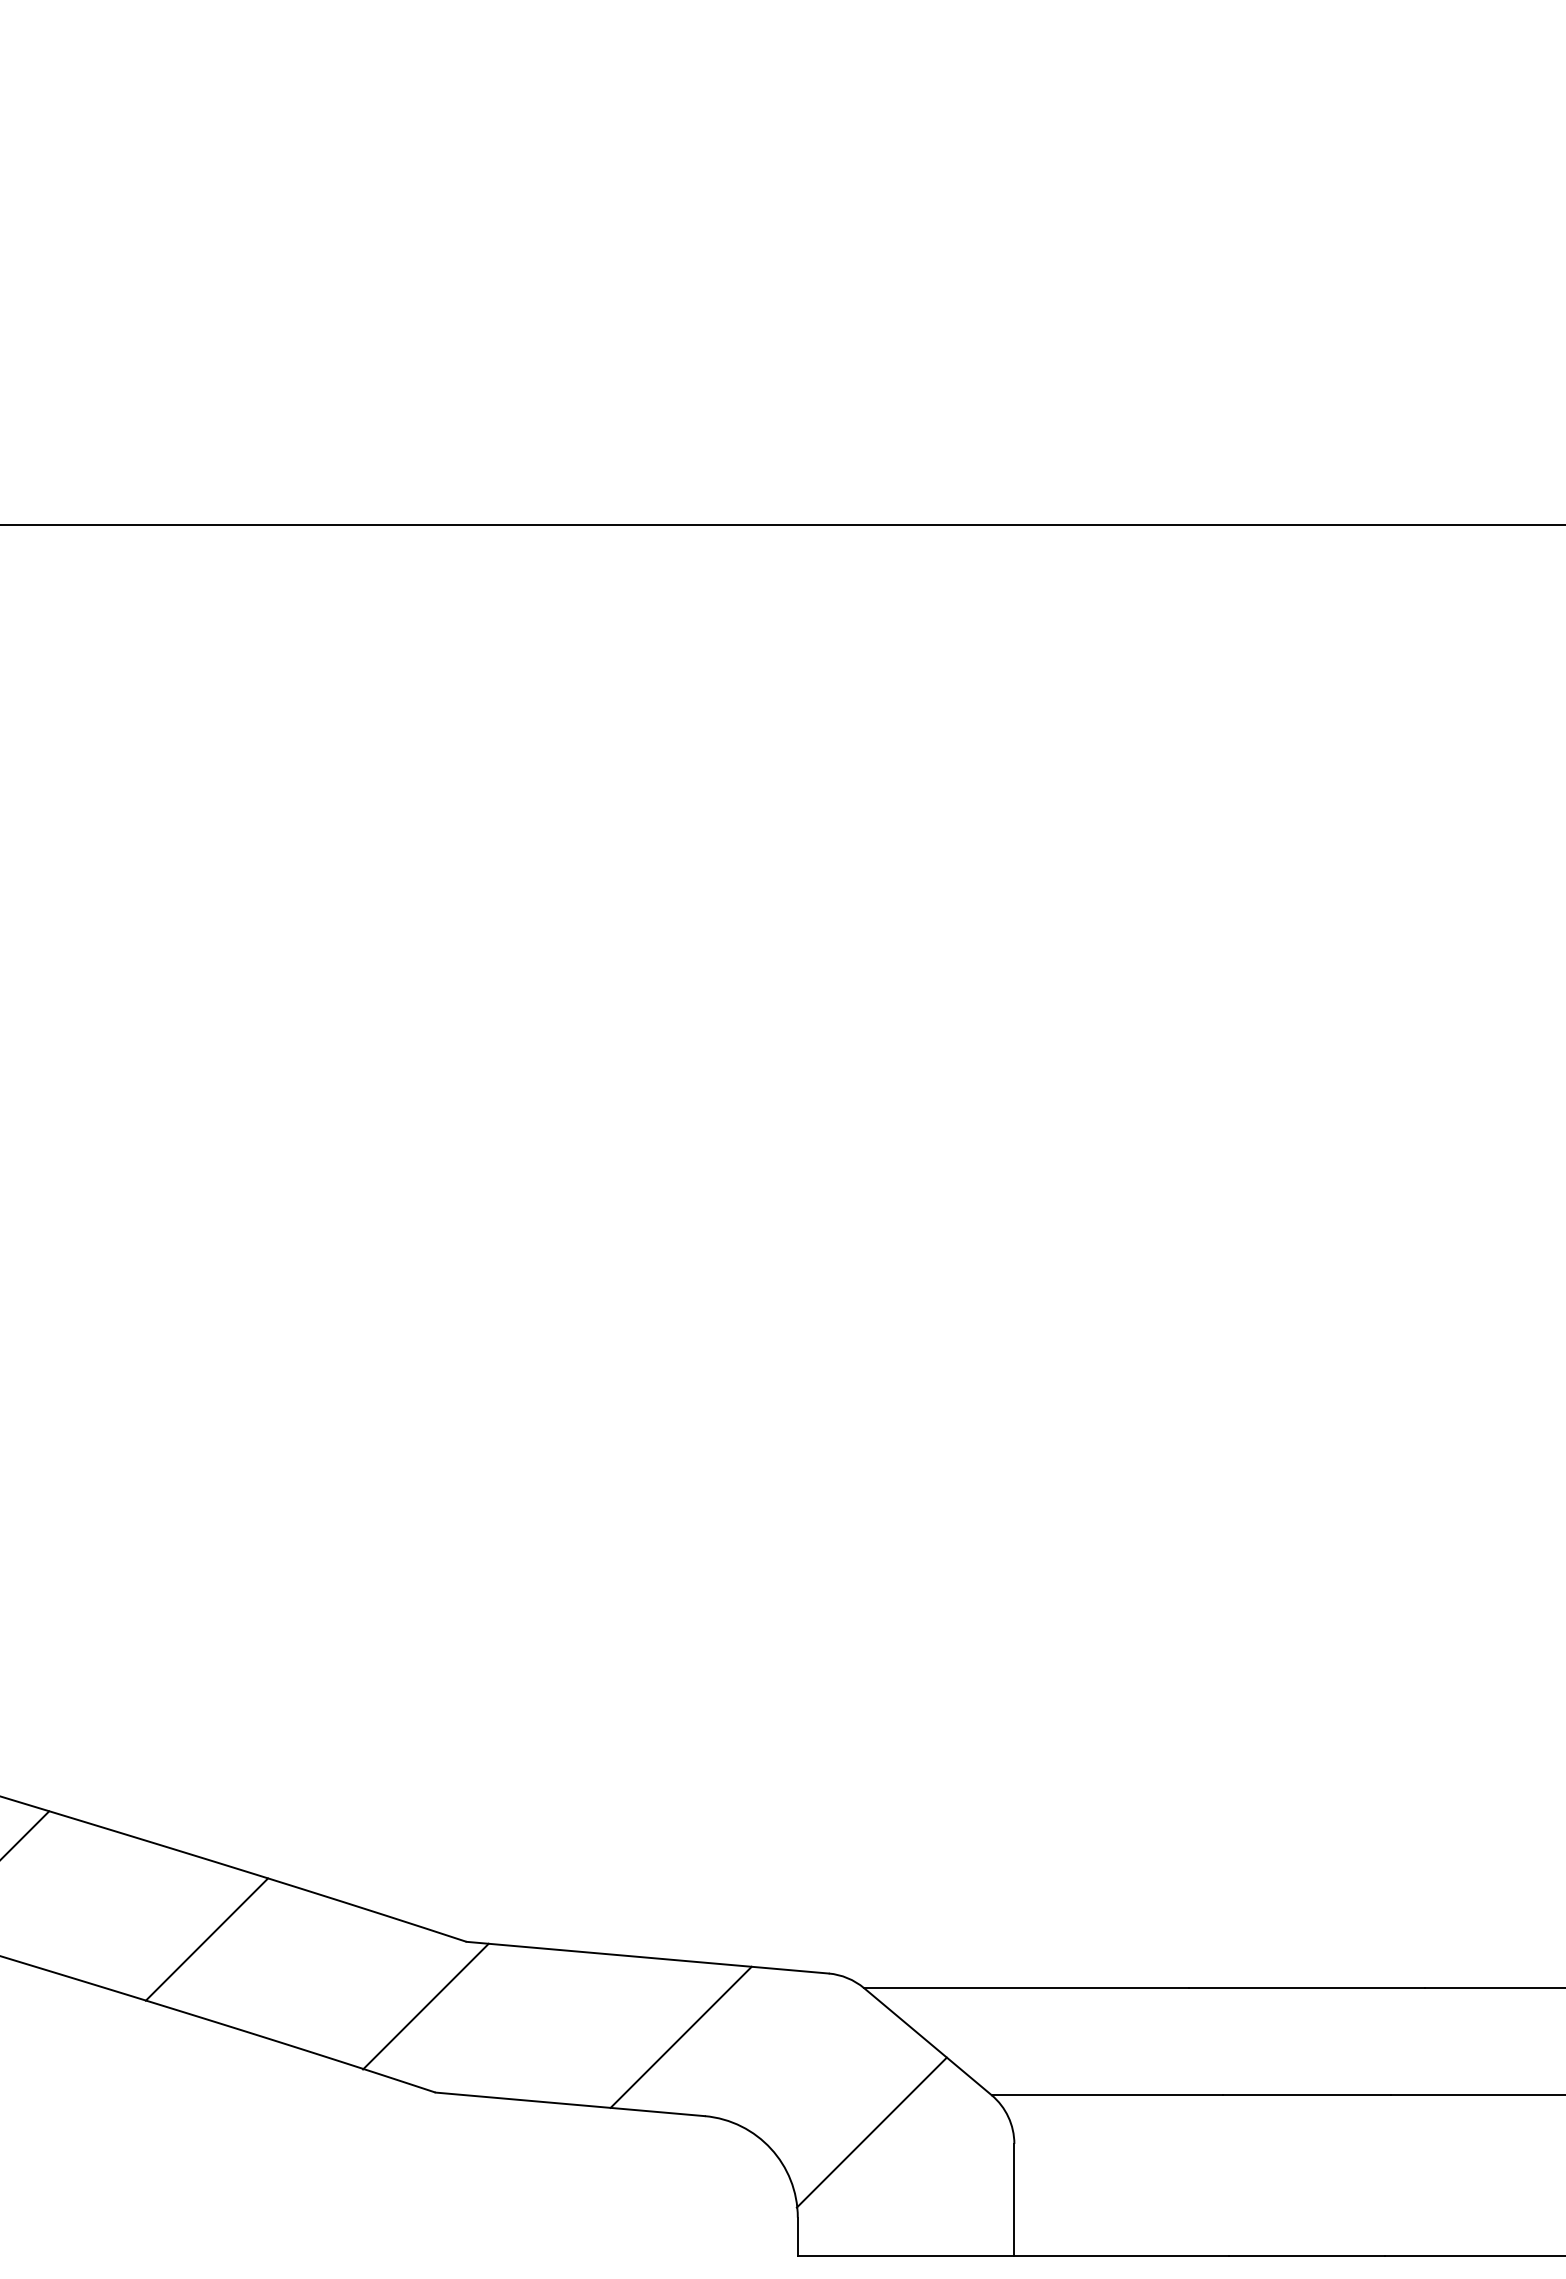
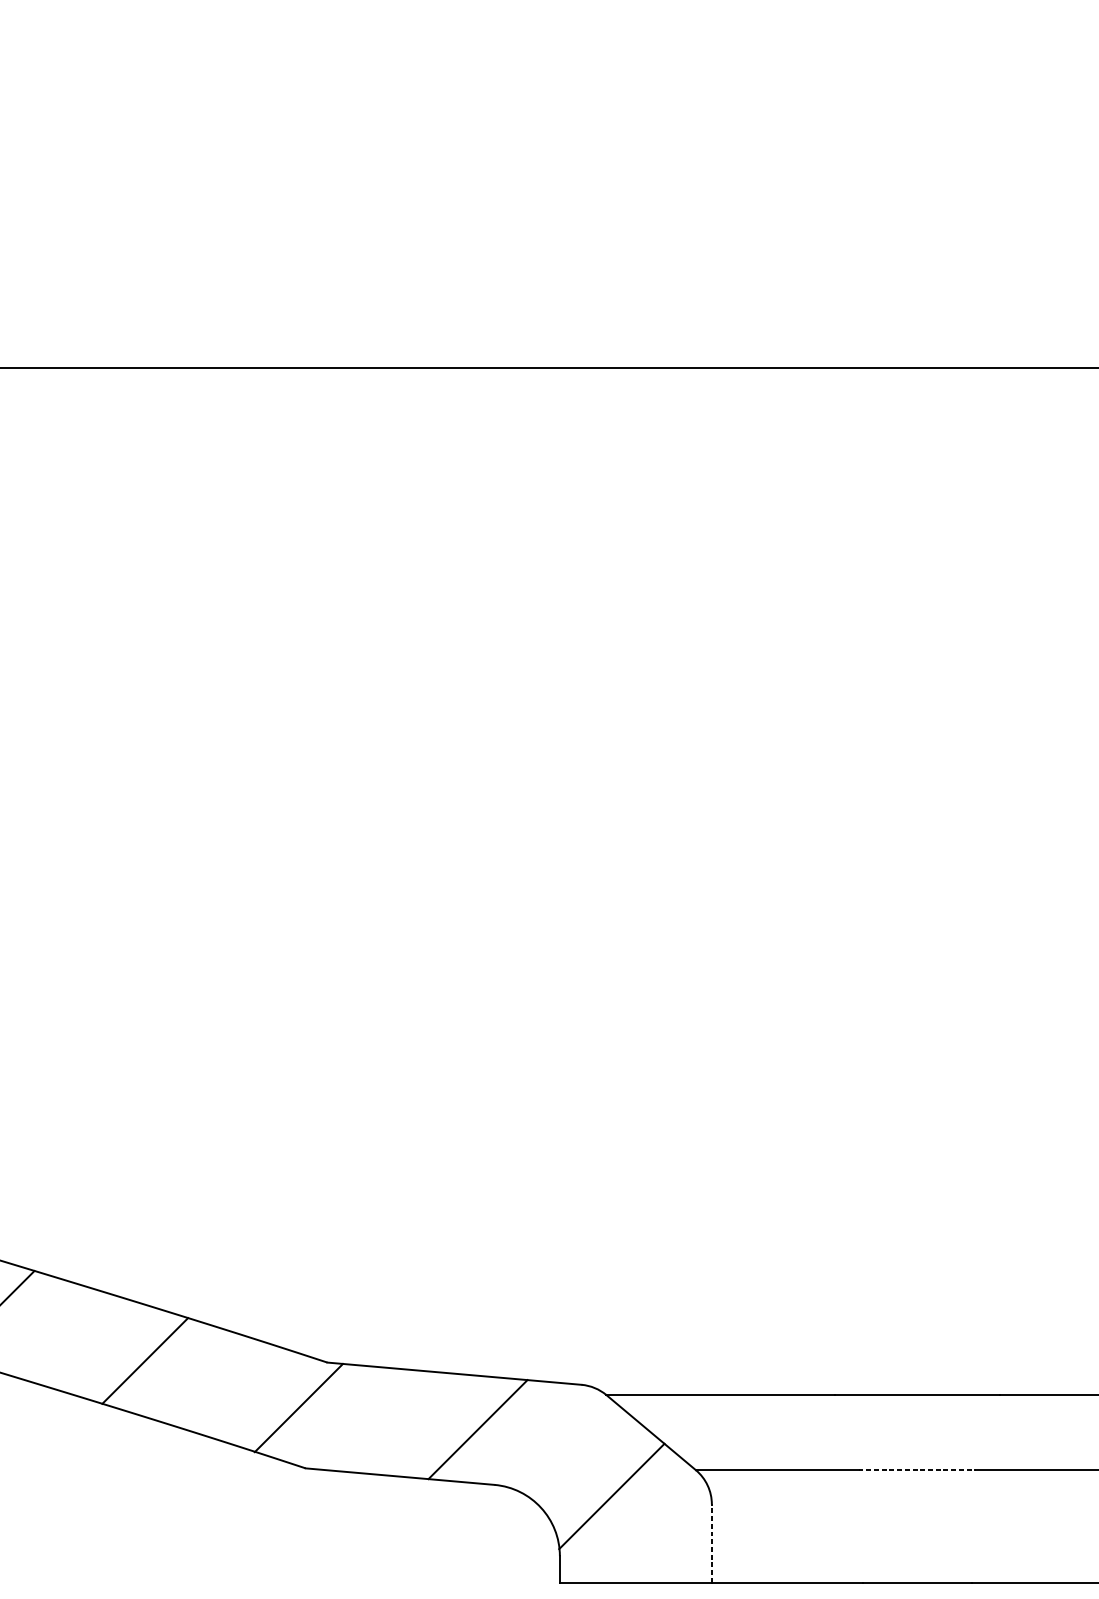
line: (1307, 2095) -> (917, 1470), solid -> dashed
line: (1014, 2199) -> (711, 1543), solid -> dashed

